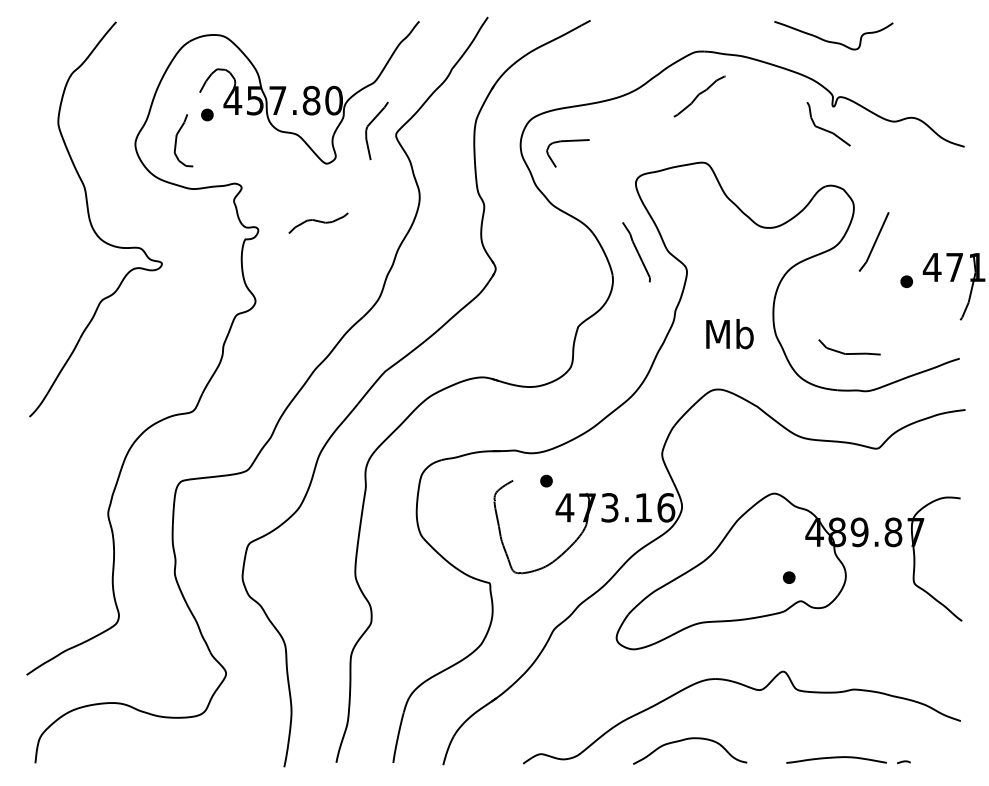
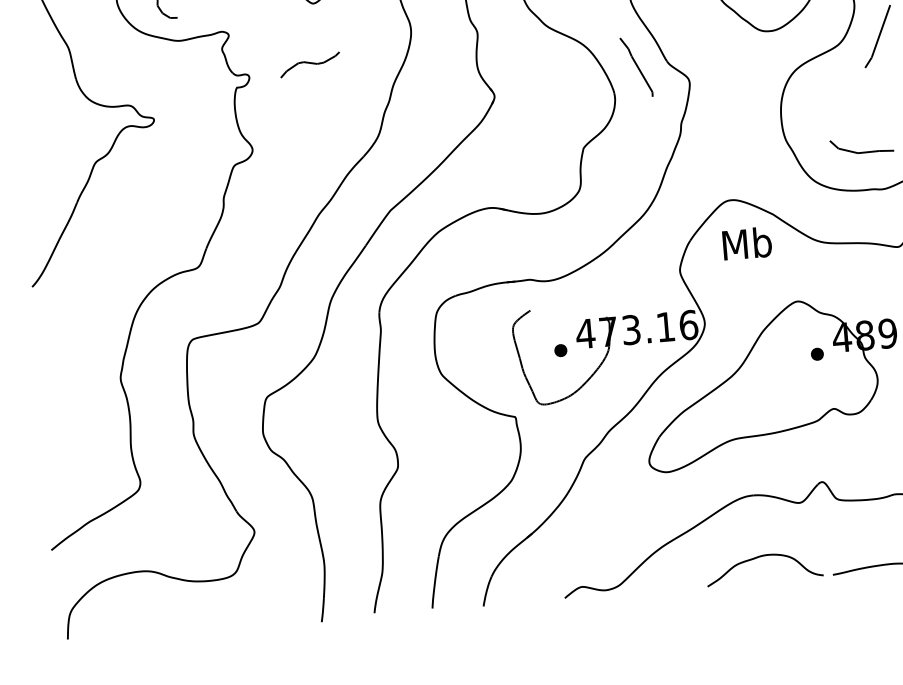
text: (729, 334) -> (746, 244), moved
part: (546, 480) -> (560, 349), moved
part: (789, 577) -> (817, 354), moved
curve: (690, 739) -> (763, 556), moved

